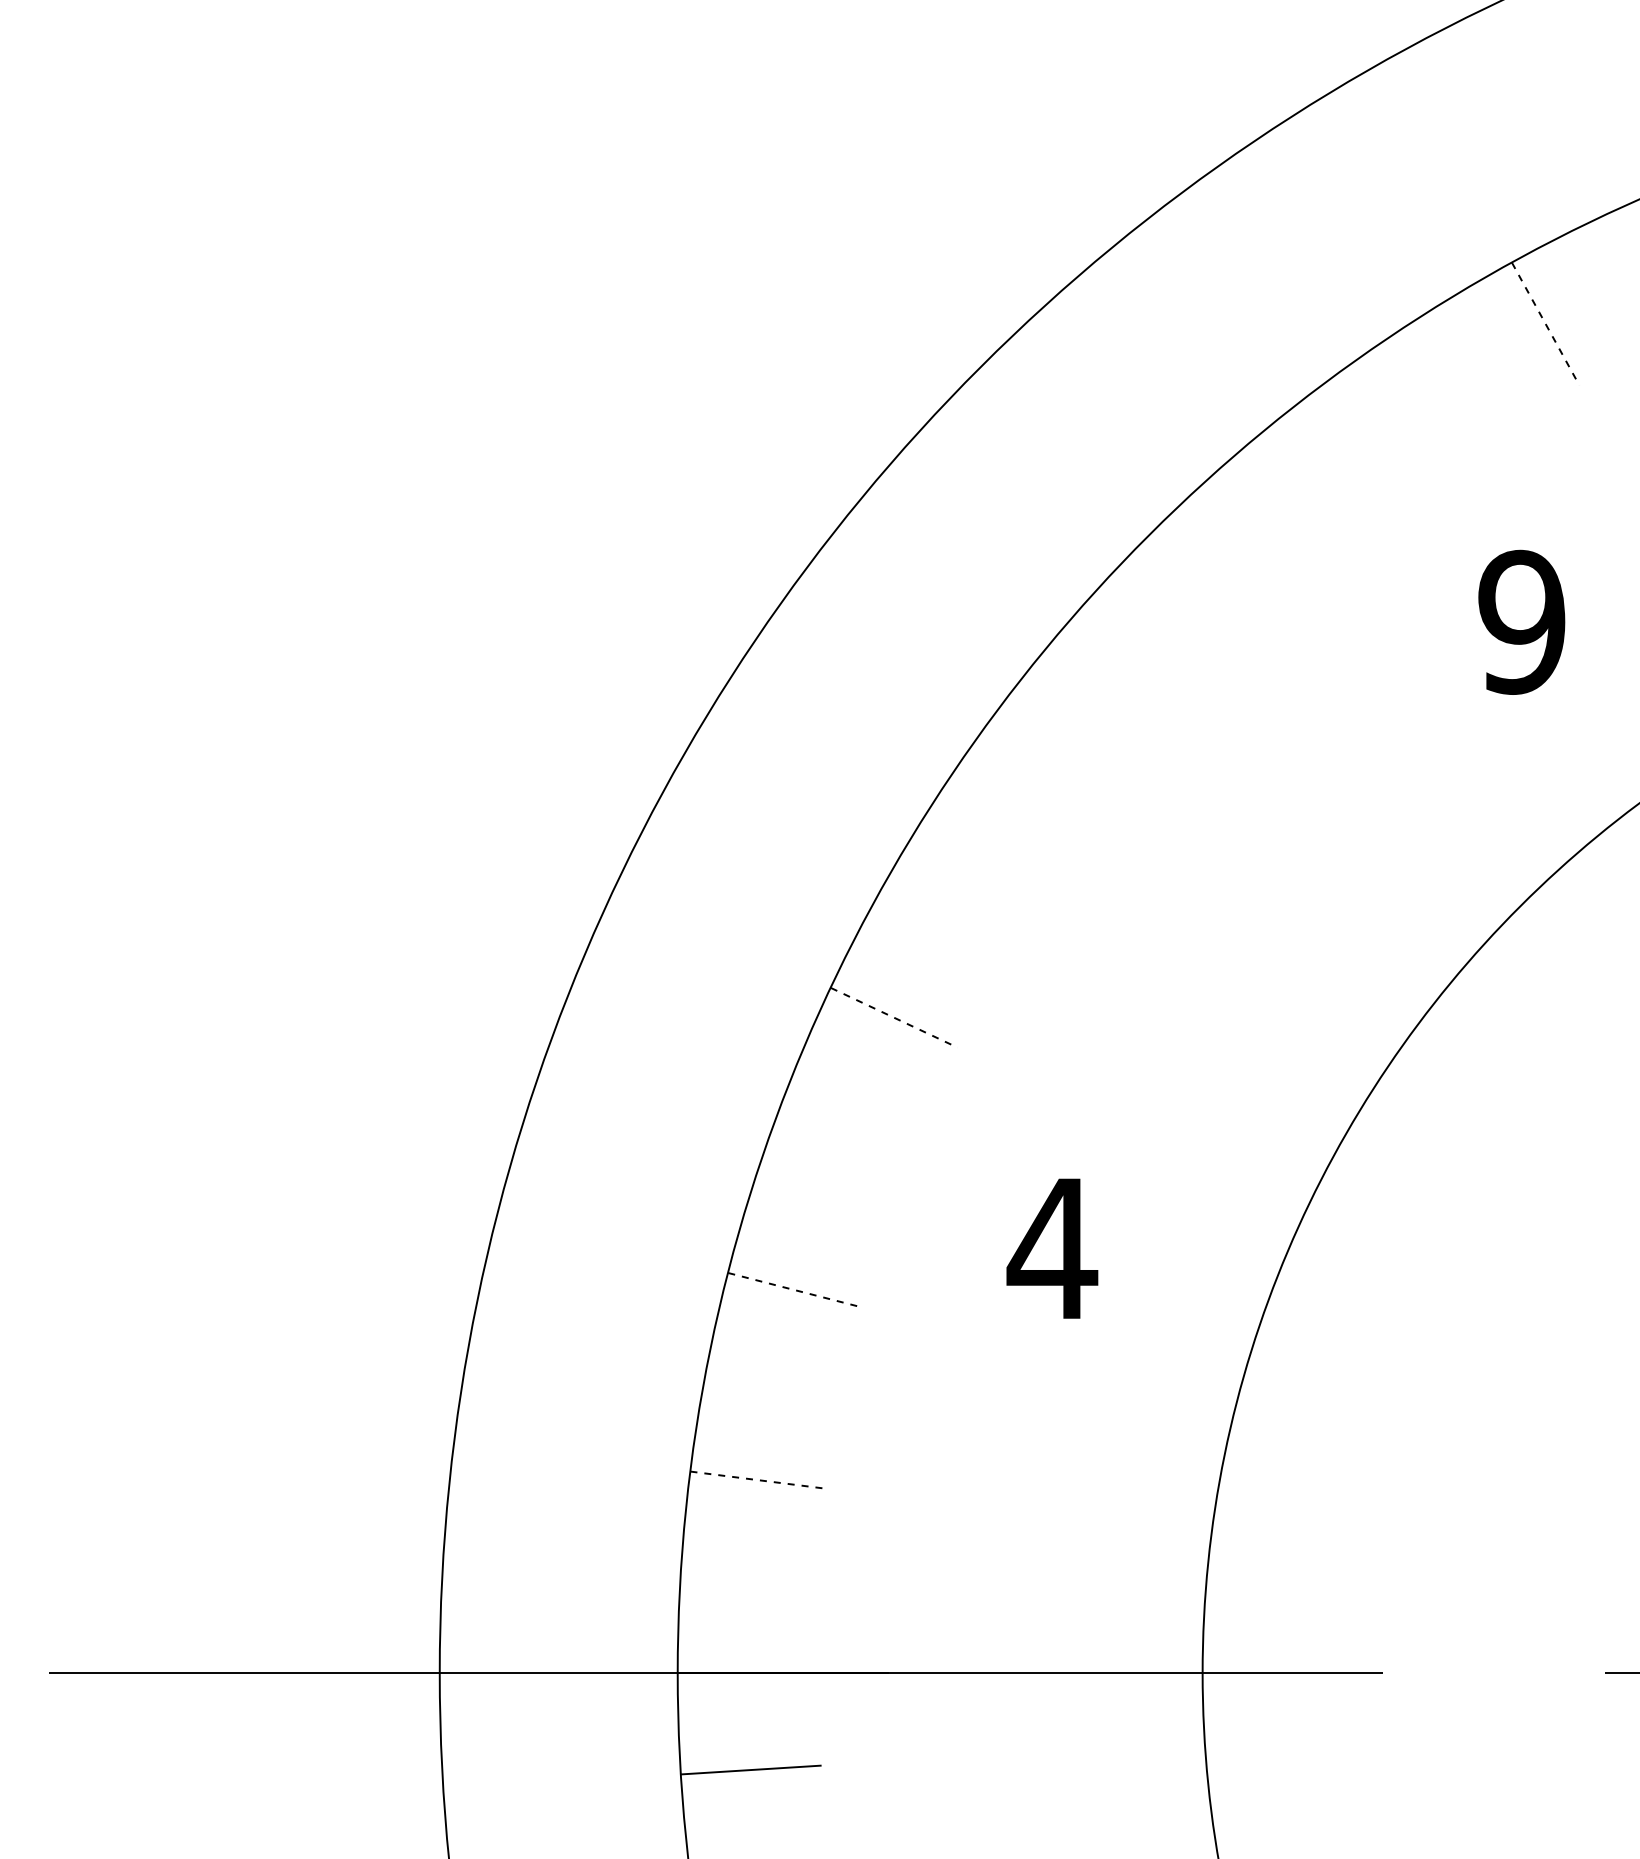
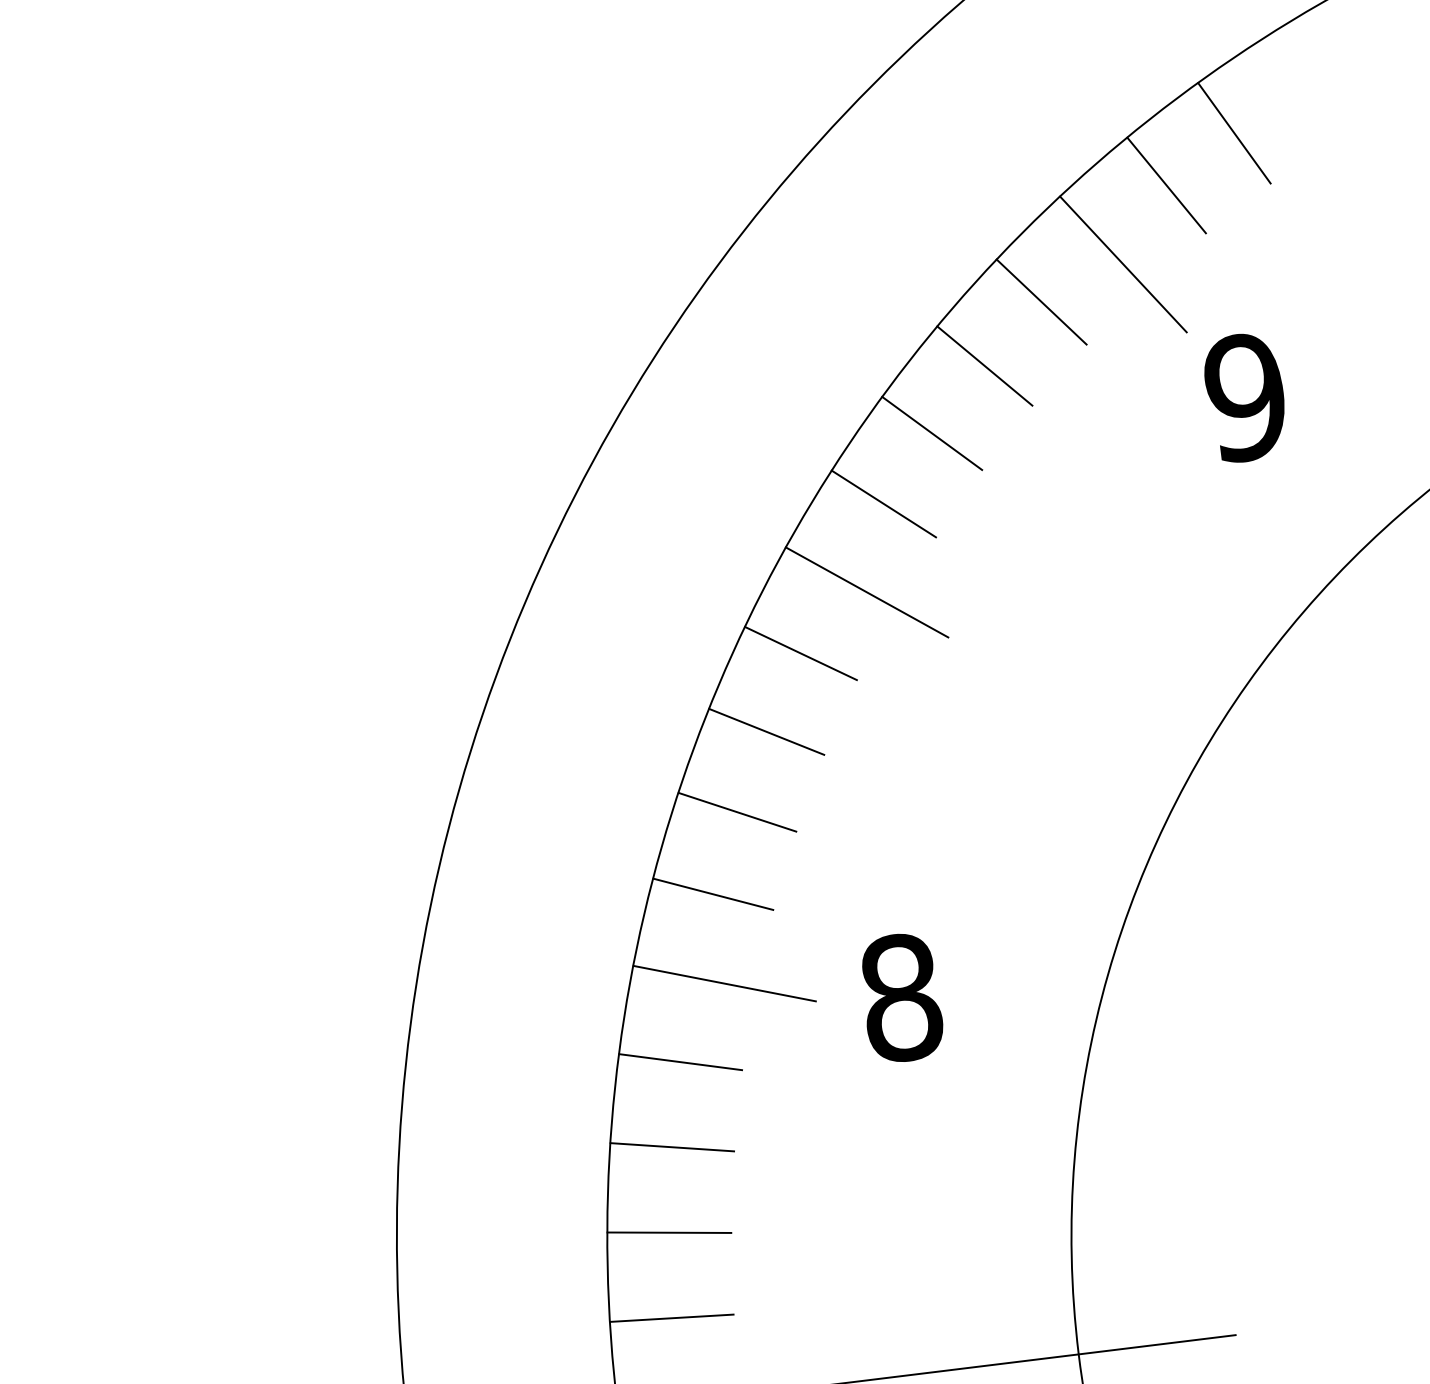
line: (1545, 324) -> (1234, 133), dashed -> solid
line: (1461, 373) -> (1165, 185), added
line: (1402, 455) -> (1122, 264), added
line: (1305, 486) -> (1041, 301), added
line: (1233, 550) -> (984, 365), added
line: (1165, 619) -> (932, 433), added
line: (1101, 691) -> (884, 503), added
line: (1070, 788) -> (867, 592), added
line: (987, 847) -> (800, 652), added
line: (937, 931) -> (766, 731), added
line: (894, 1017) -> (737, 812), dashed -> solid
line: (855, 1106) -> (713, 894), added
line: (856, 1207) -> (724, 982), added
text: (1052, 1248) -> (901, 997), 4 -> 8
line: (796, 1290) -> (681, 1062), dashed -> solid
line: (774, 1384) -> (671, 1147), added
line: (759, 1480) -> (669, 1232), dashed -> solid
line: (750, 1576) -> (671, 1318), added

